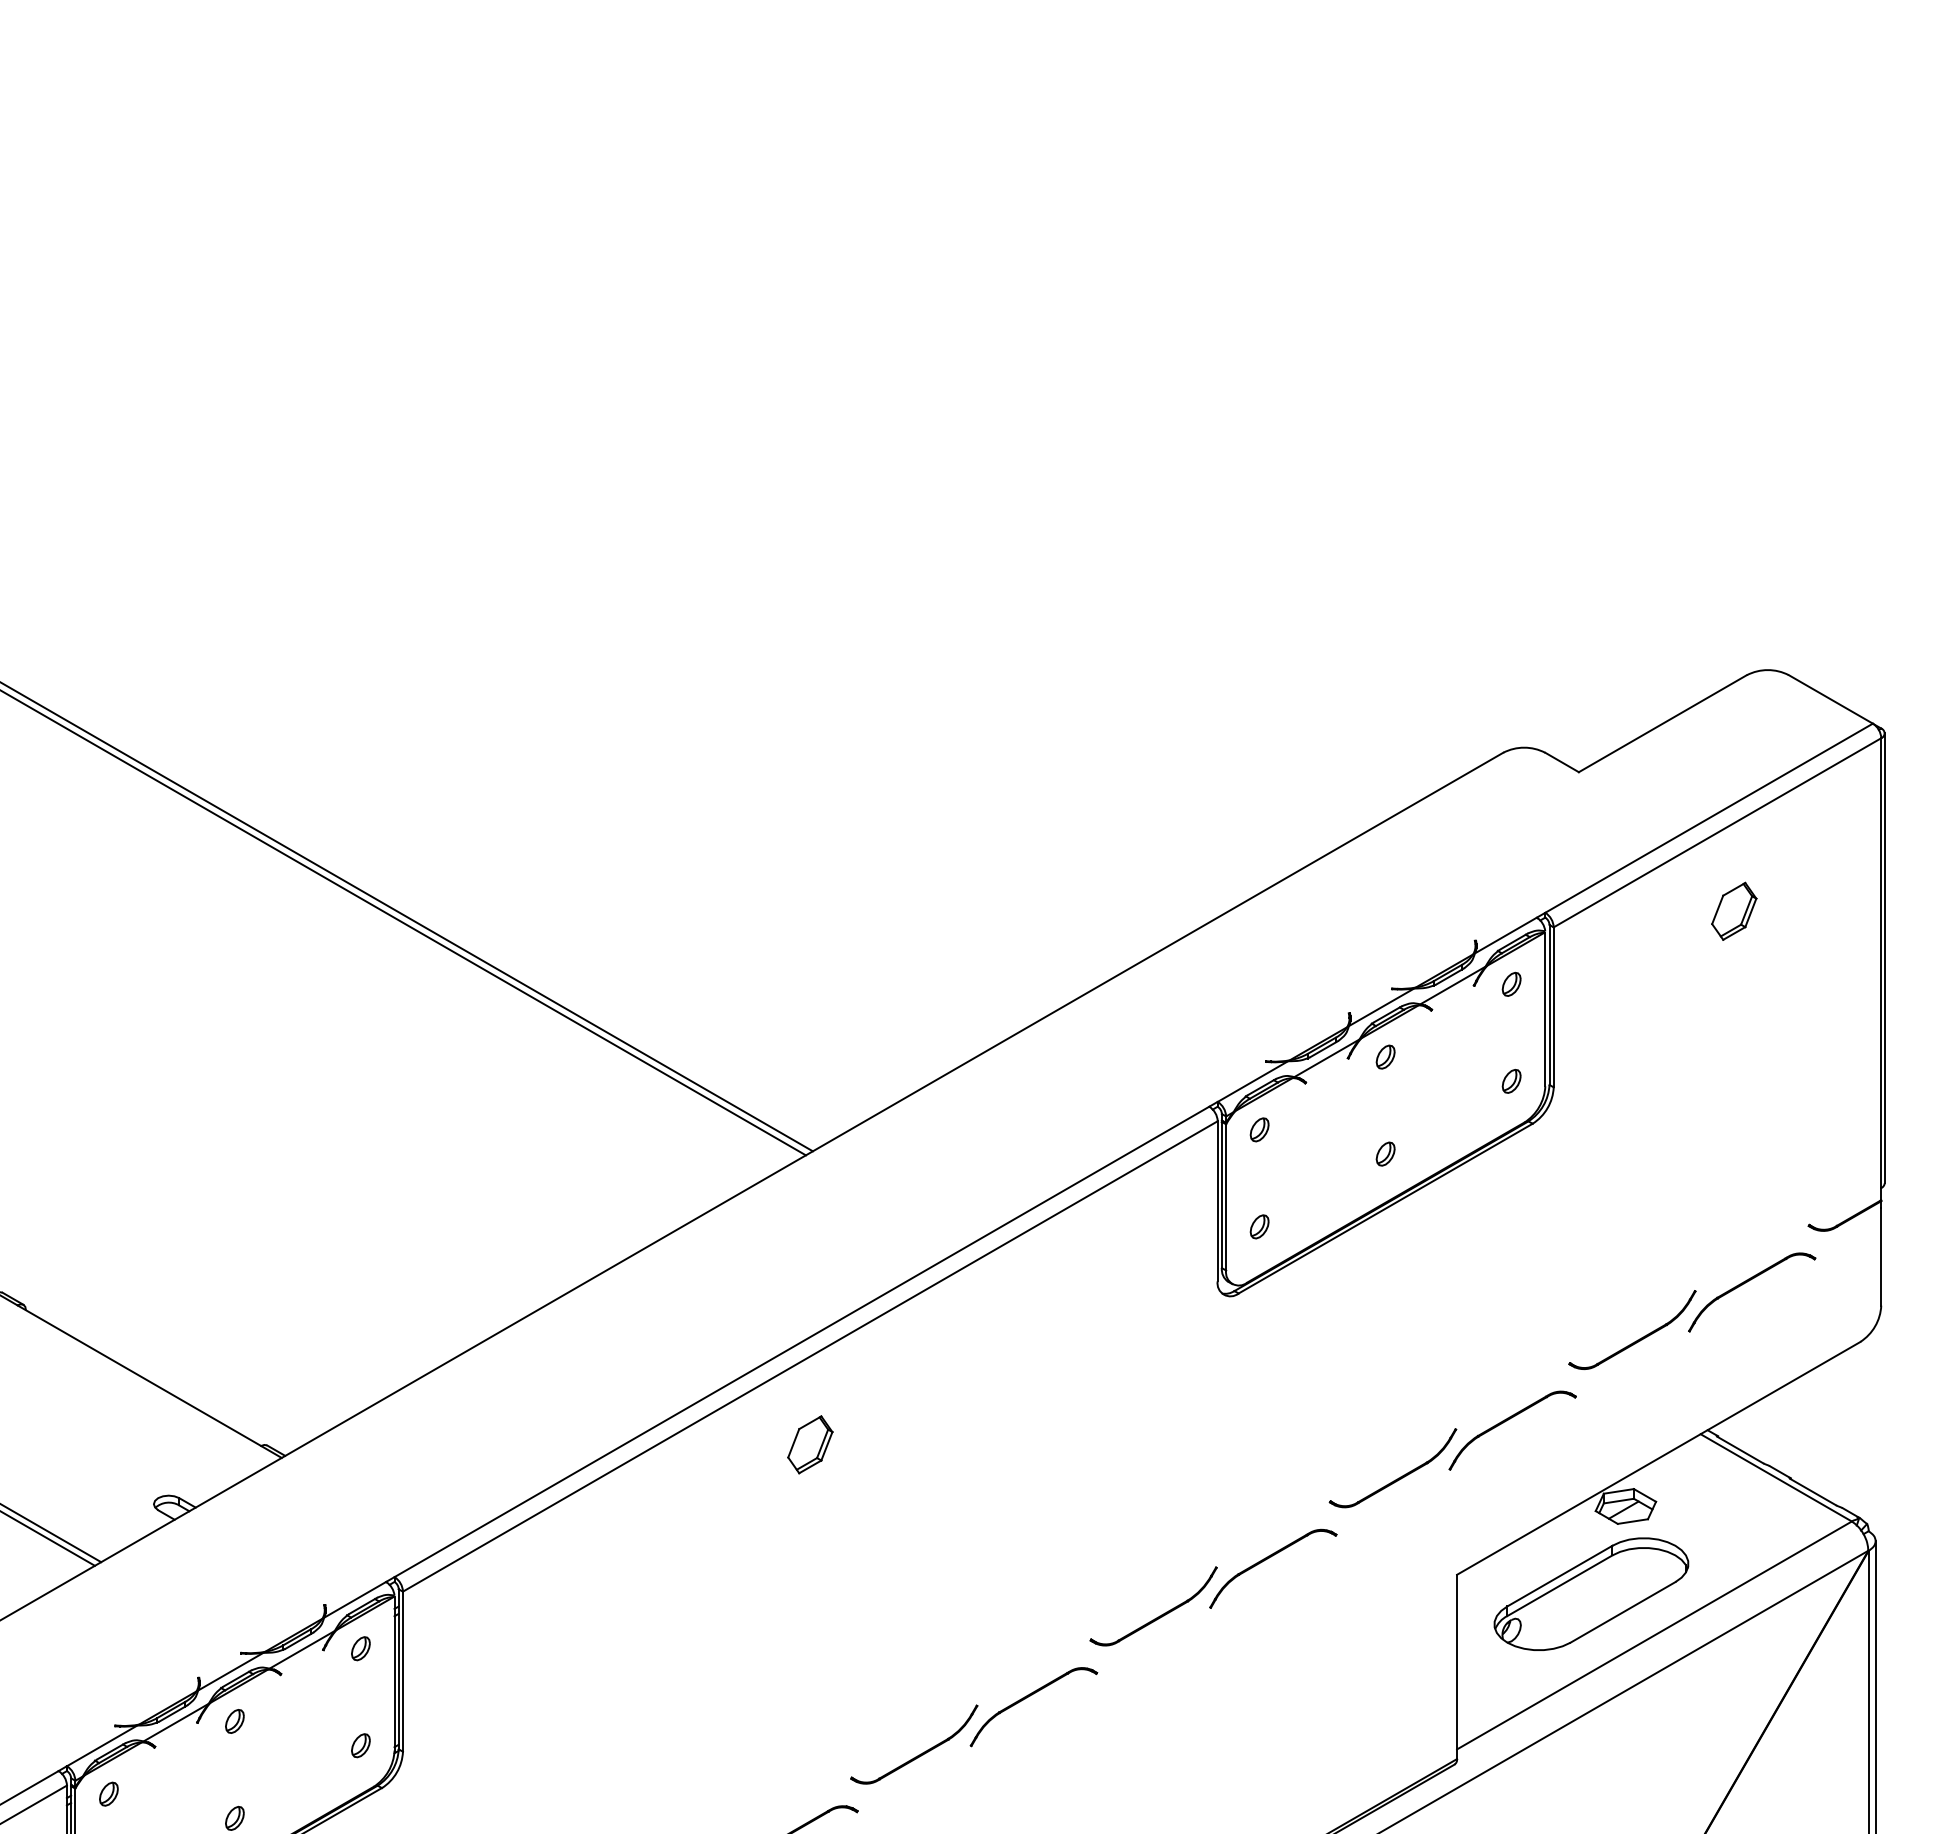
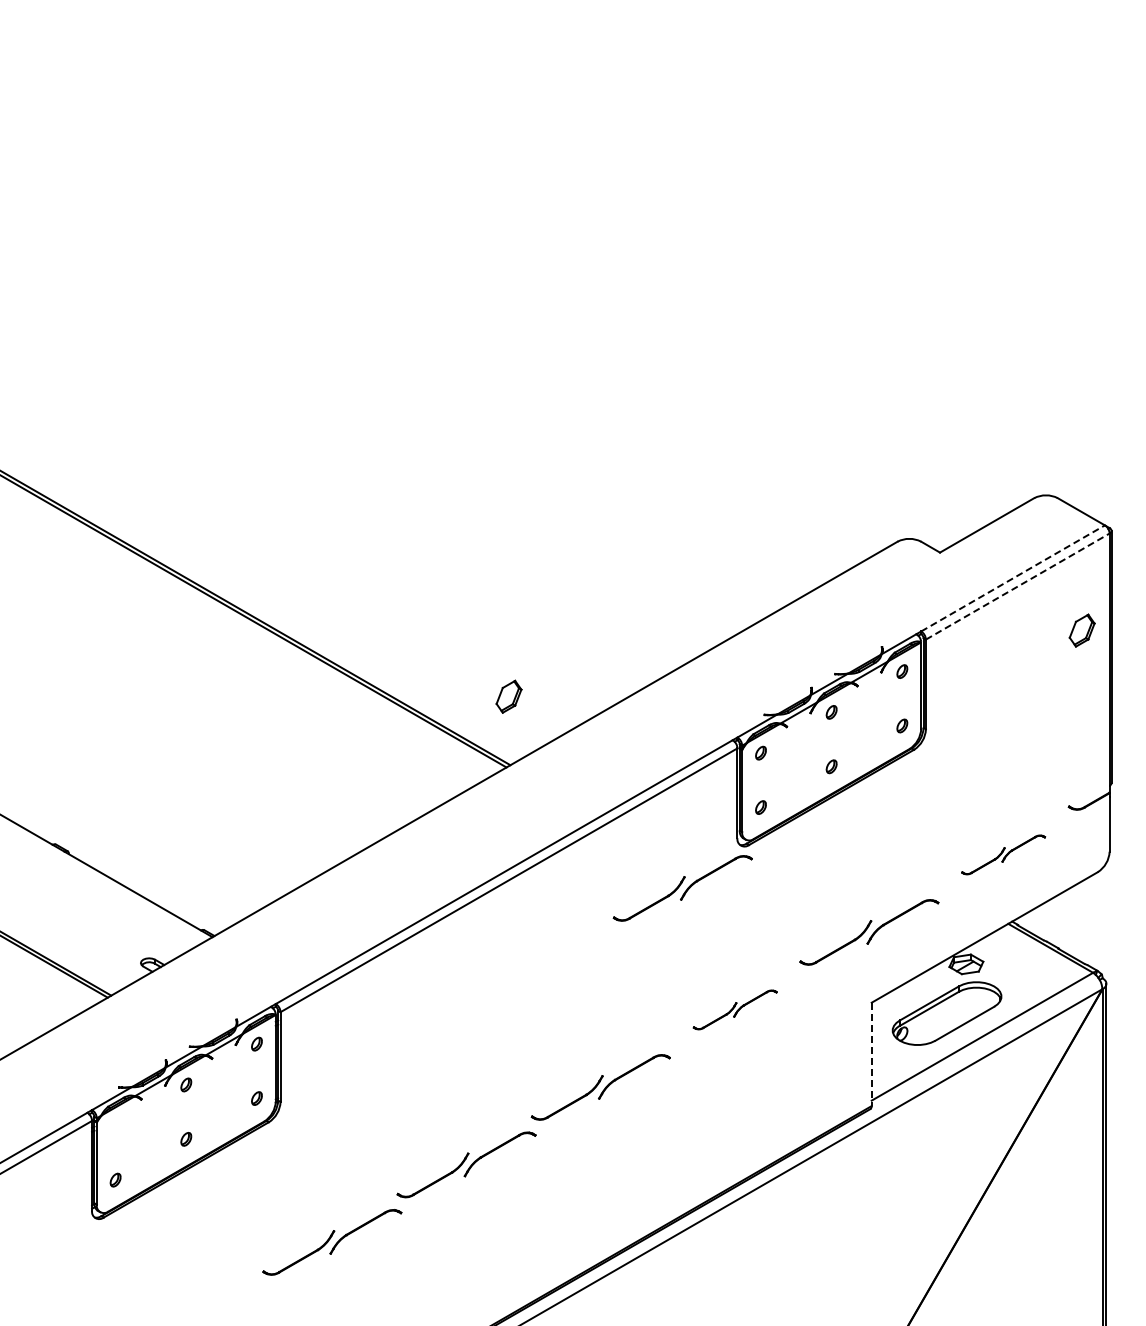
line: (1709, 818) -> (1013, 578), solid -> dashed
line: (1718, 832) -> (1018, 586), solid -> dashed
part: (1733, 911) -> (1081, 630), moved
part: (1692, 1310) -> (1003, 854), size x0.6
part: (1119, 1371) -> (682, 888), added
part: (809, 1444) -> (508, 696), moved
part: (1214, 1586) -> (735, 1009), size x0.6
line: (1456, 1667) -> (871, 1054), solid -> dashed
part: (108, 1793) -> (115, 1125), removed

